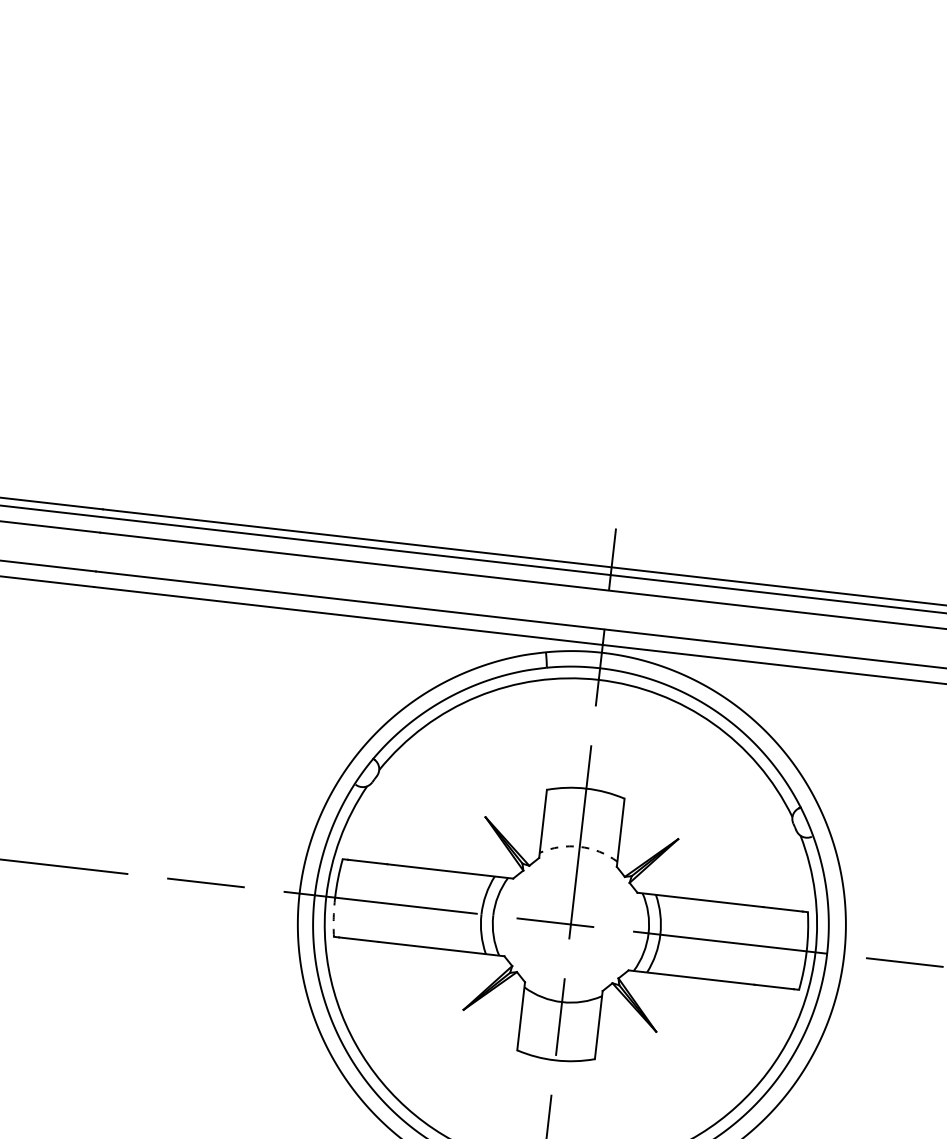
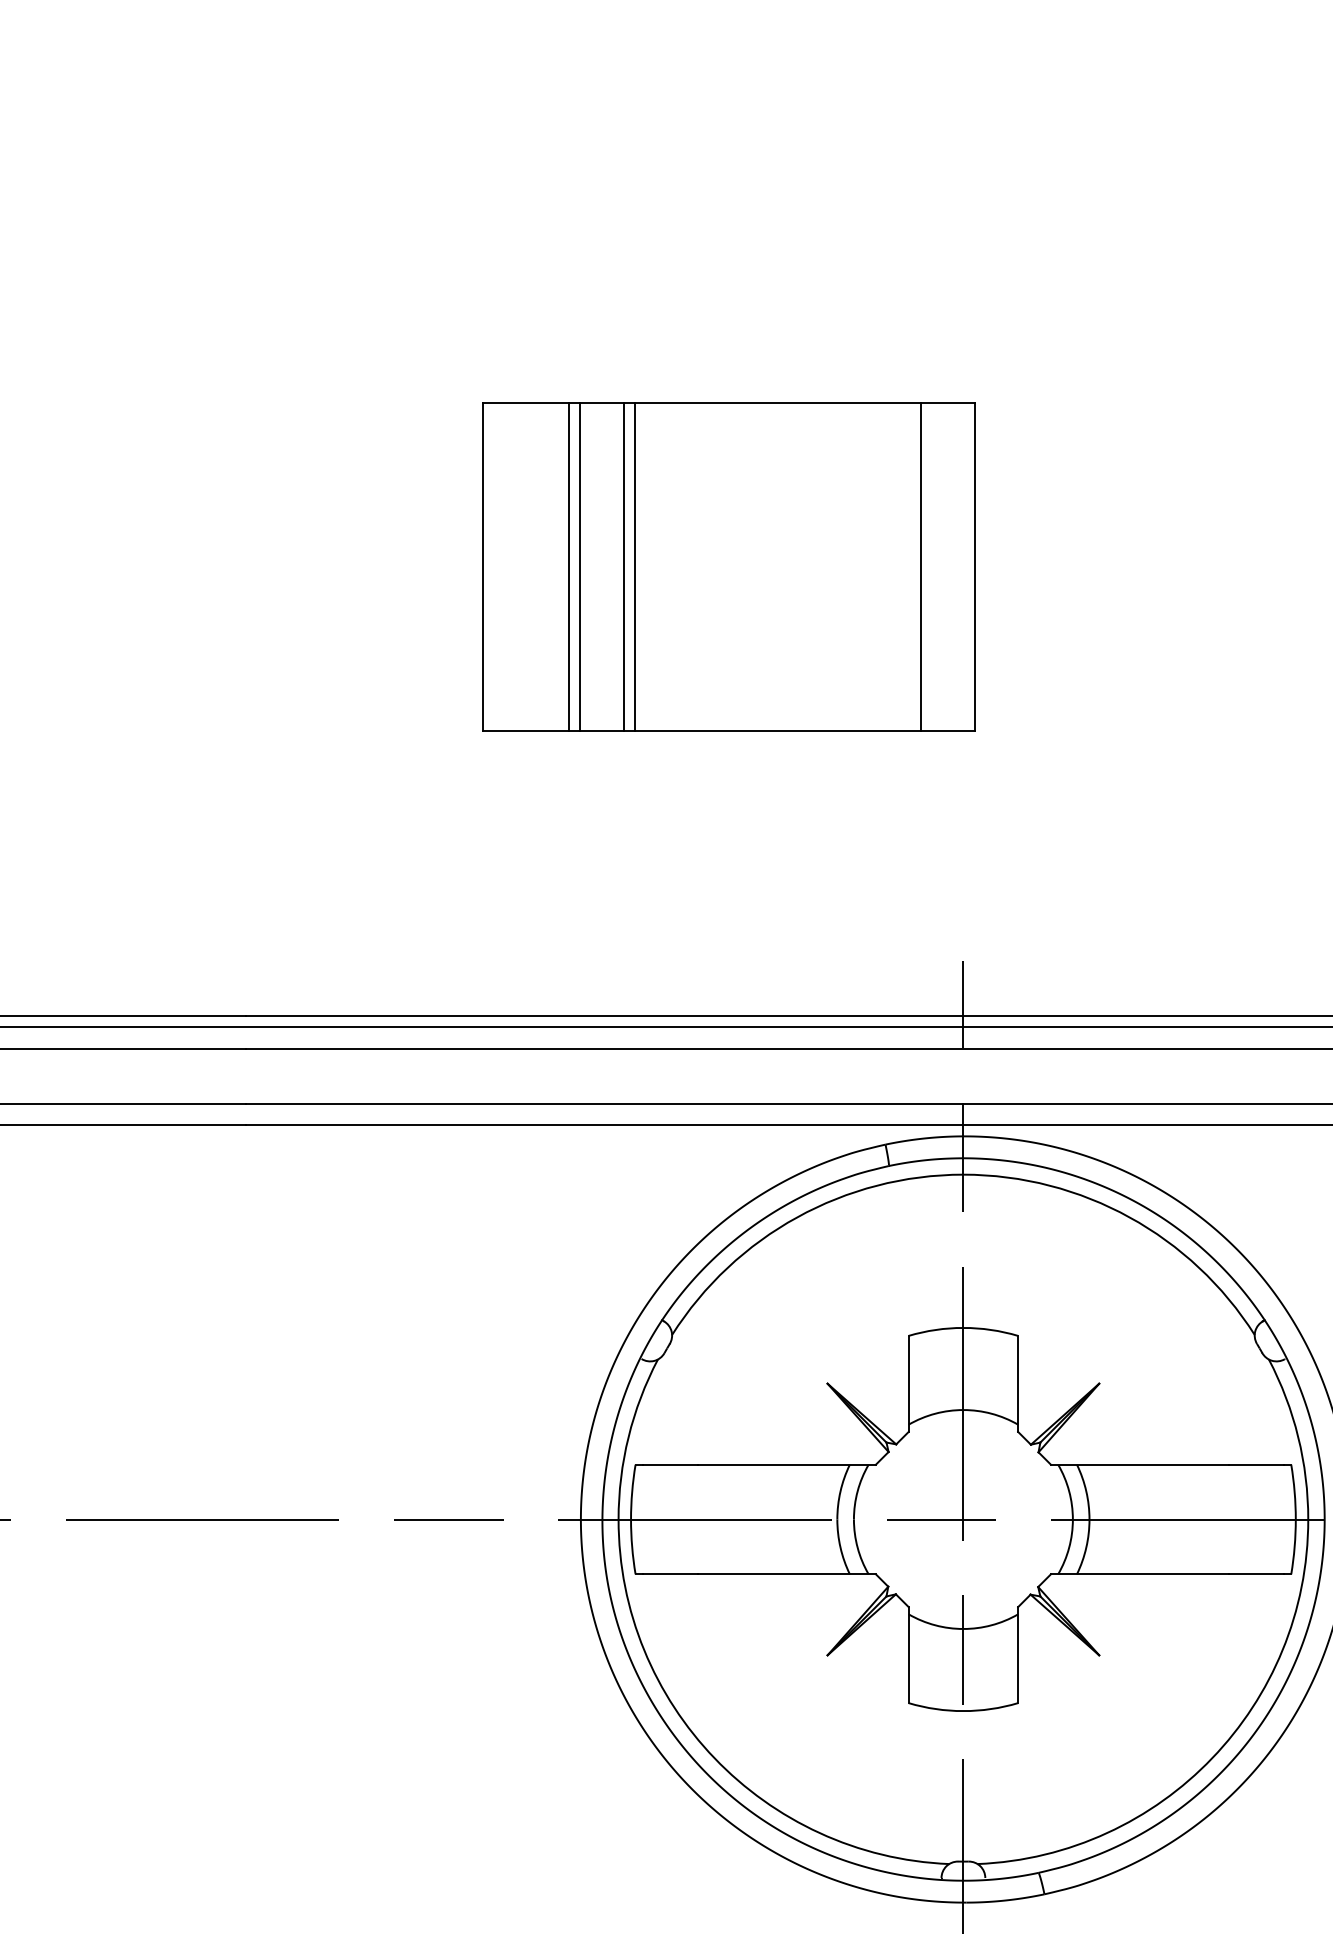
part: (481, 229) -> (728, 566), added
arc: (579, 847) -> (963, 1410), dashed -> solid
arc: (334, 916) -> (632, 1546), dashed -> solid

